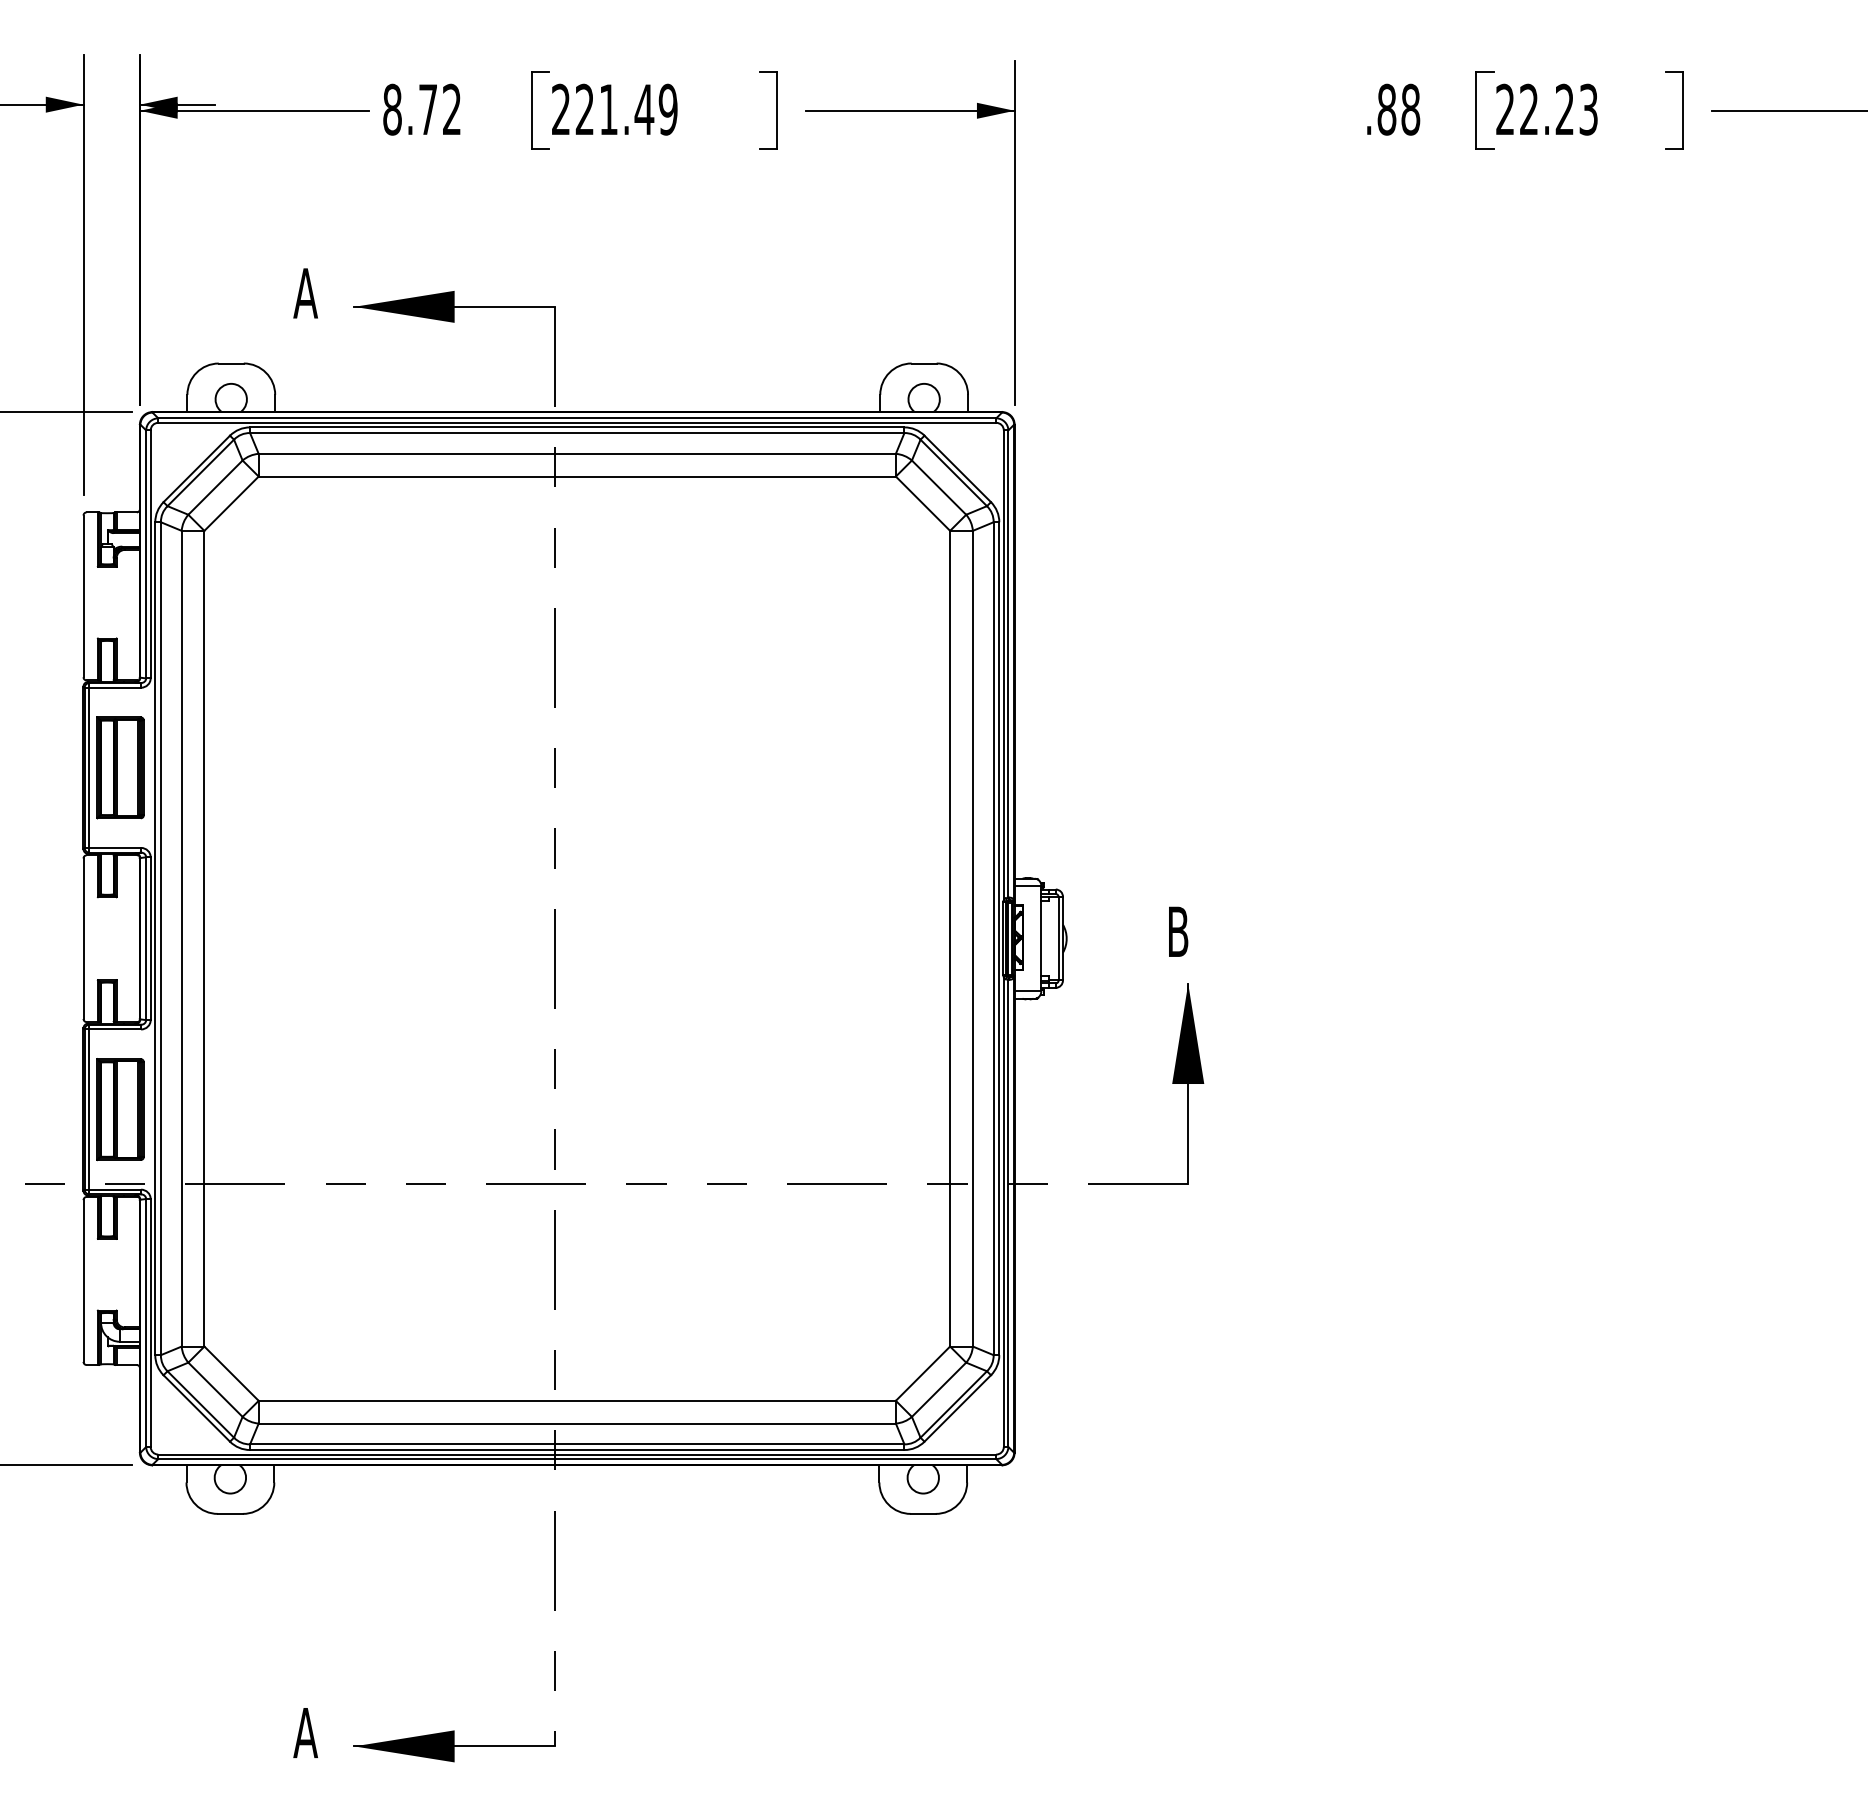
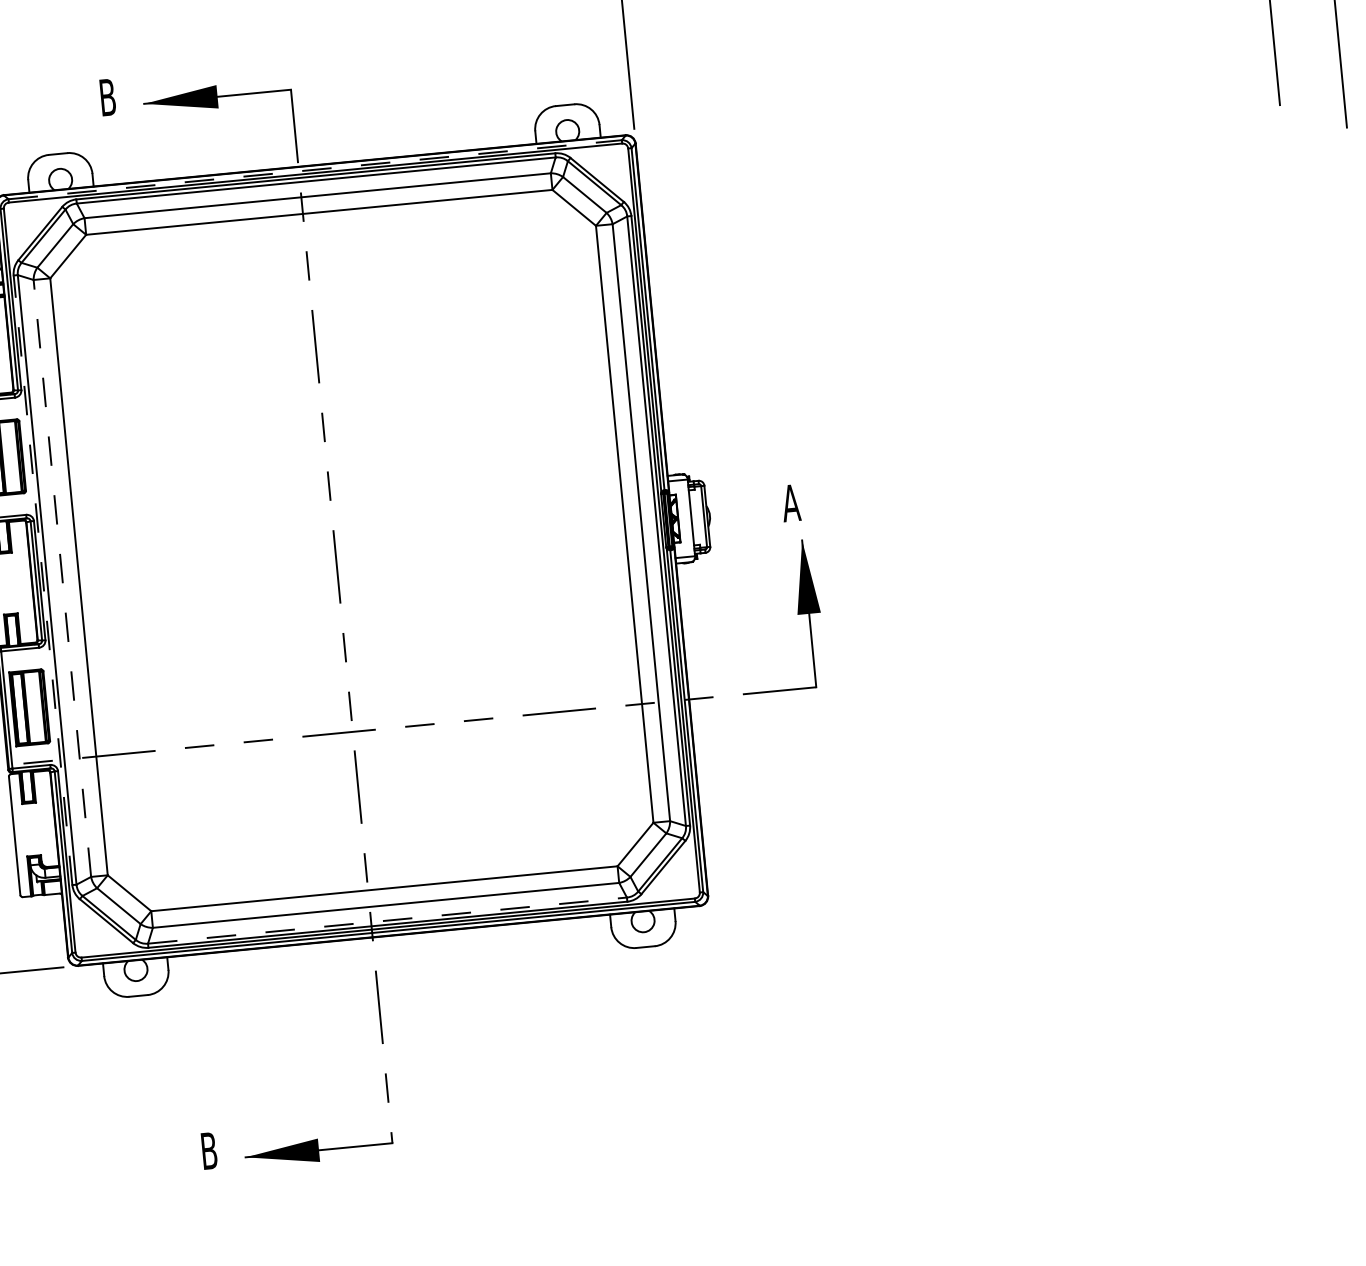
text: (305, 293) -> (107, 97), A -> B
line: (577, 418) -> (315, 169), solid -> dashed
text: (1177, 931) -> (790, 502), B -> A
line: (155, 938) -> (43, 580), solid -> dashed
line: (181, 938) -> (62, 578), solid -> dashed
line: (577, 1444) -> (387, 920), solid -> dashed
text: (305, 1733) -> (208, 1151), A -> B

